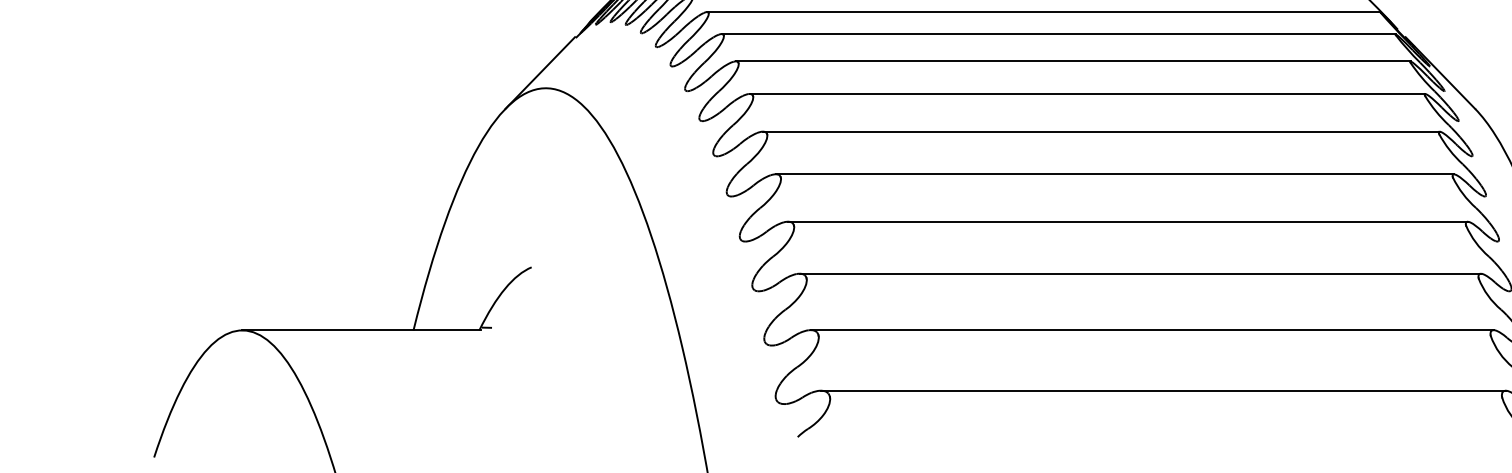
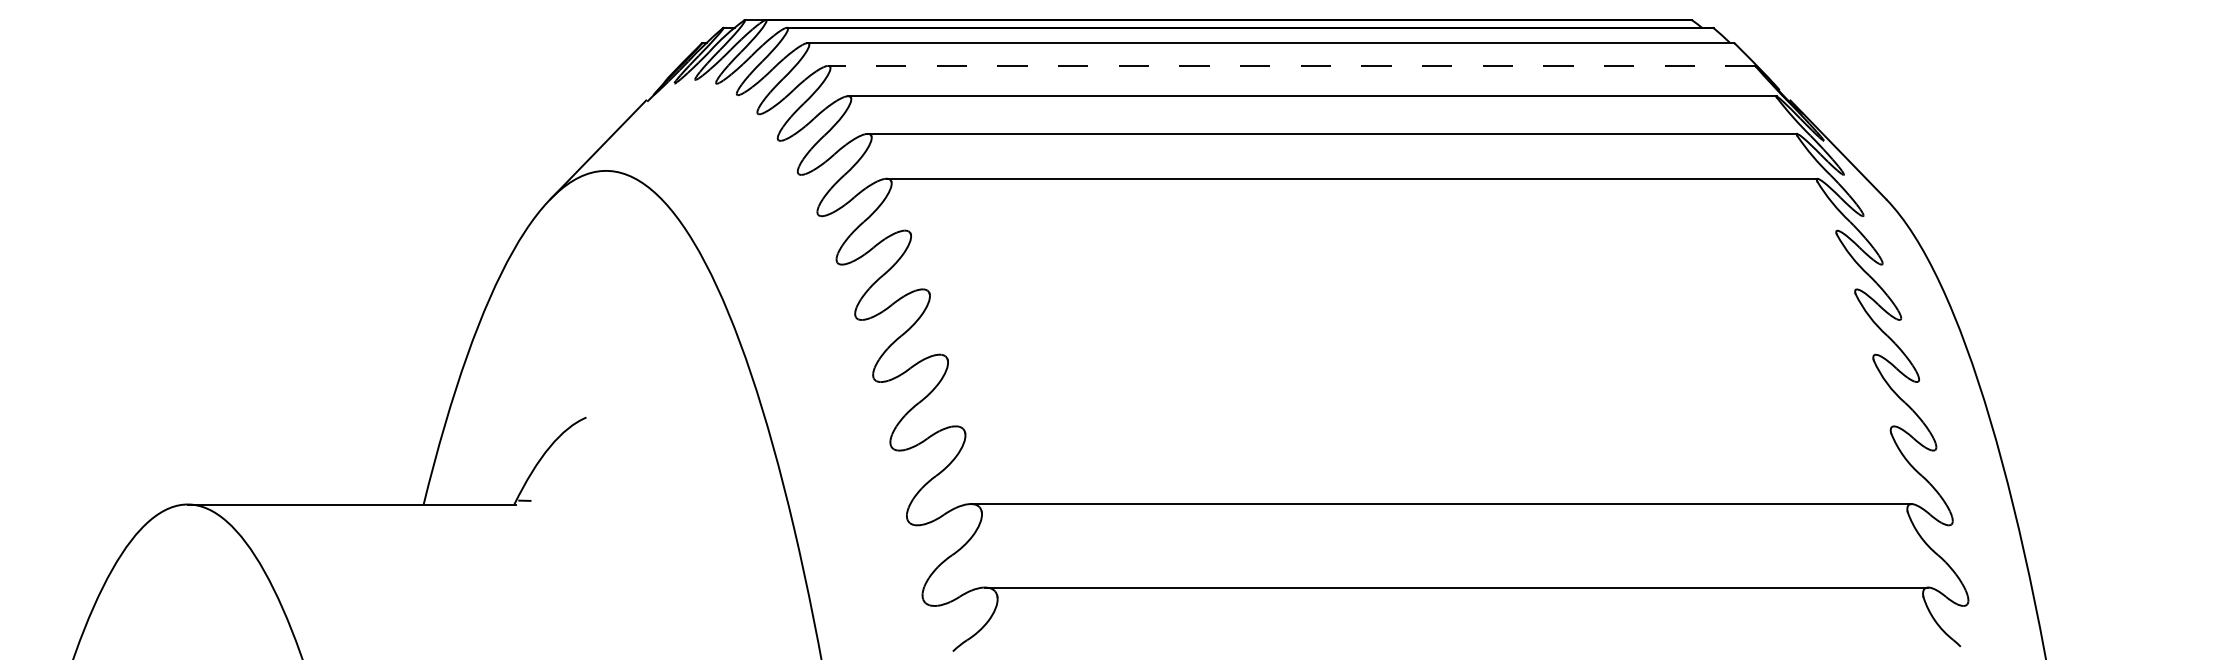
line: (1043, 11) -> (1291, 65), solid -> dashed
line: (1101, 131) -> (1371, 230), removed
line: (1114, 174) -> (1389, 289), removed
line: (1127, 221) -> (1407, 354), removed
line: (1140, 273) -> (1424, 426), removed

